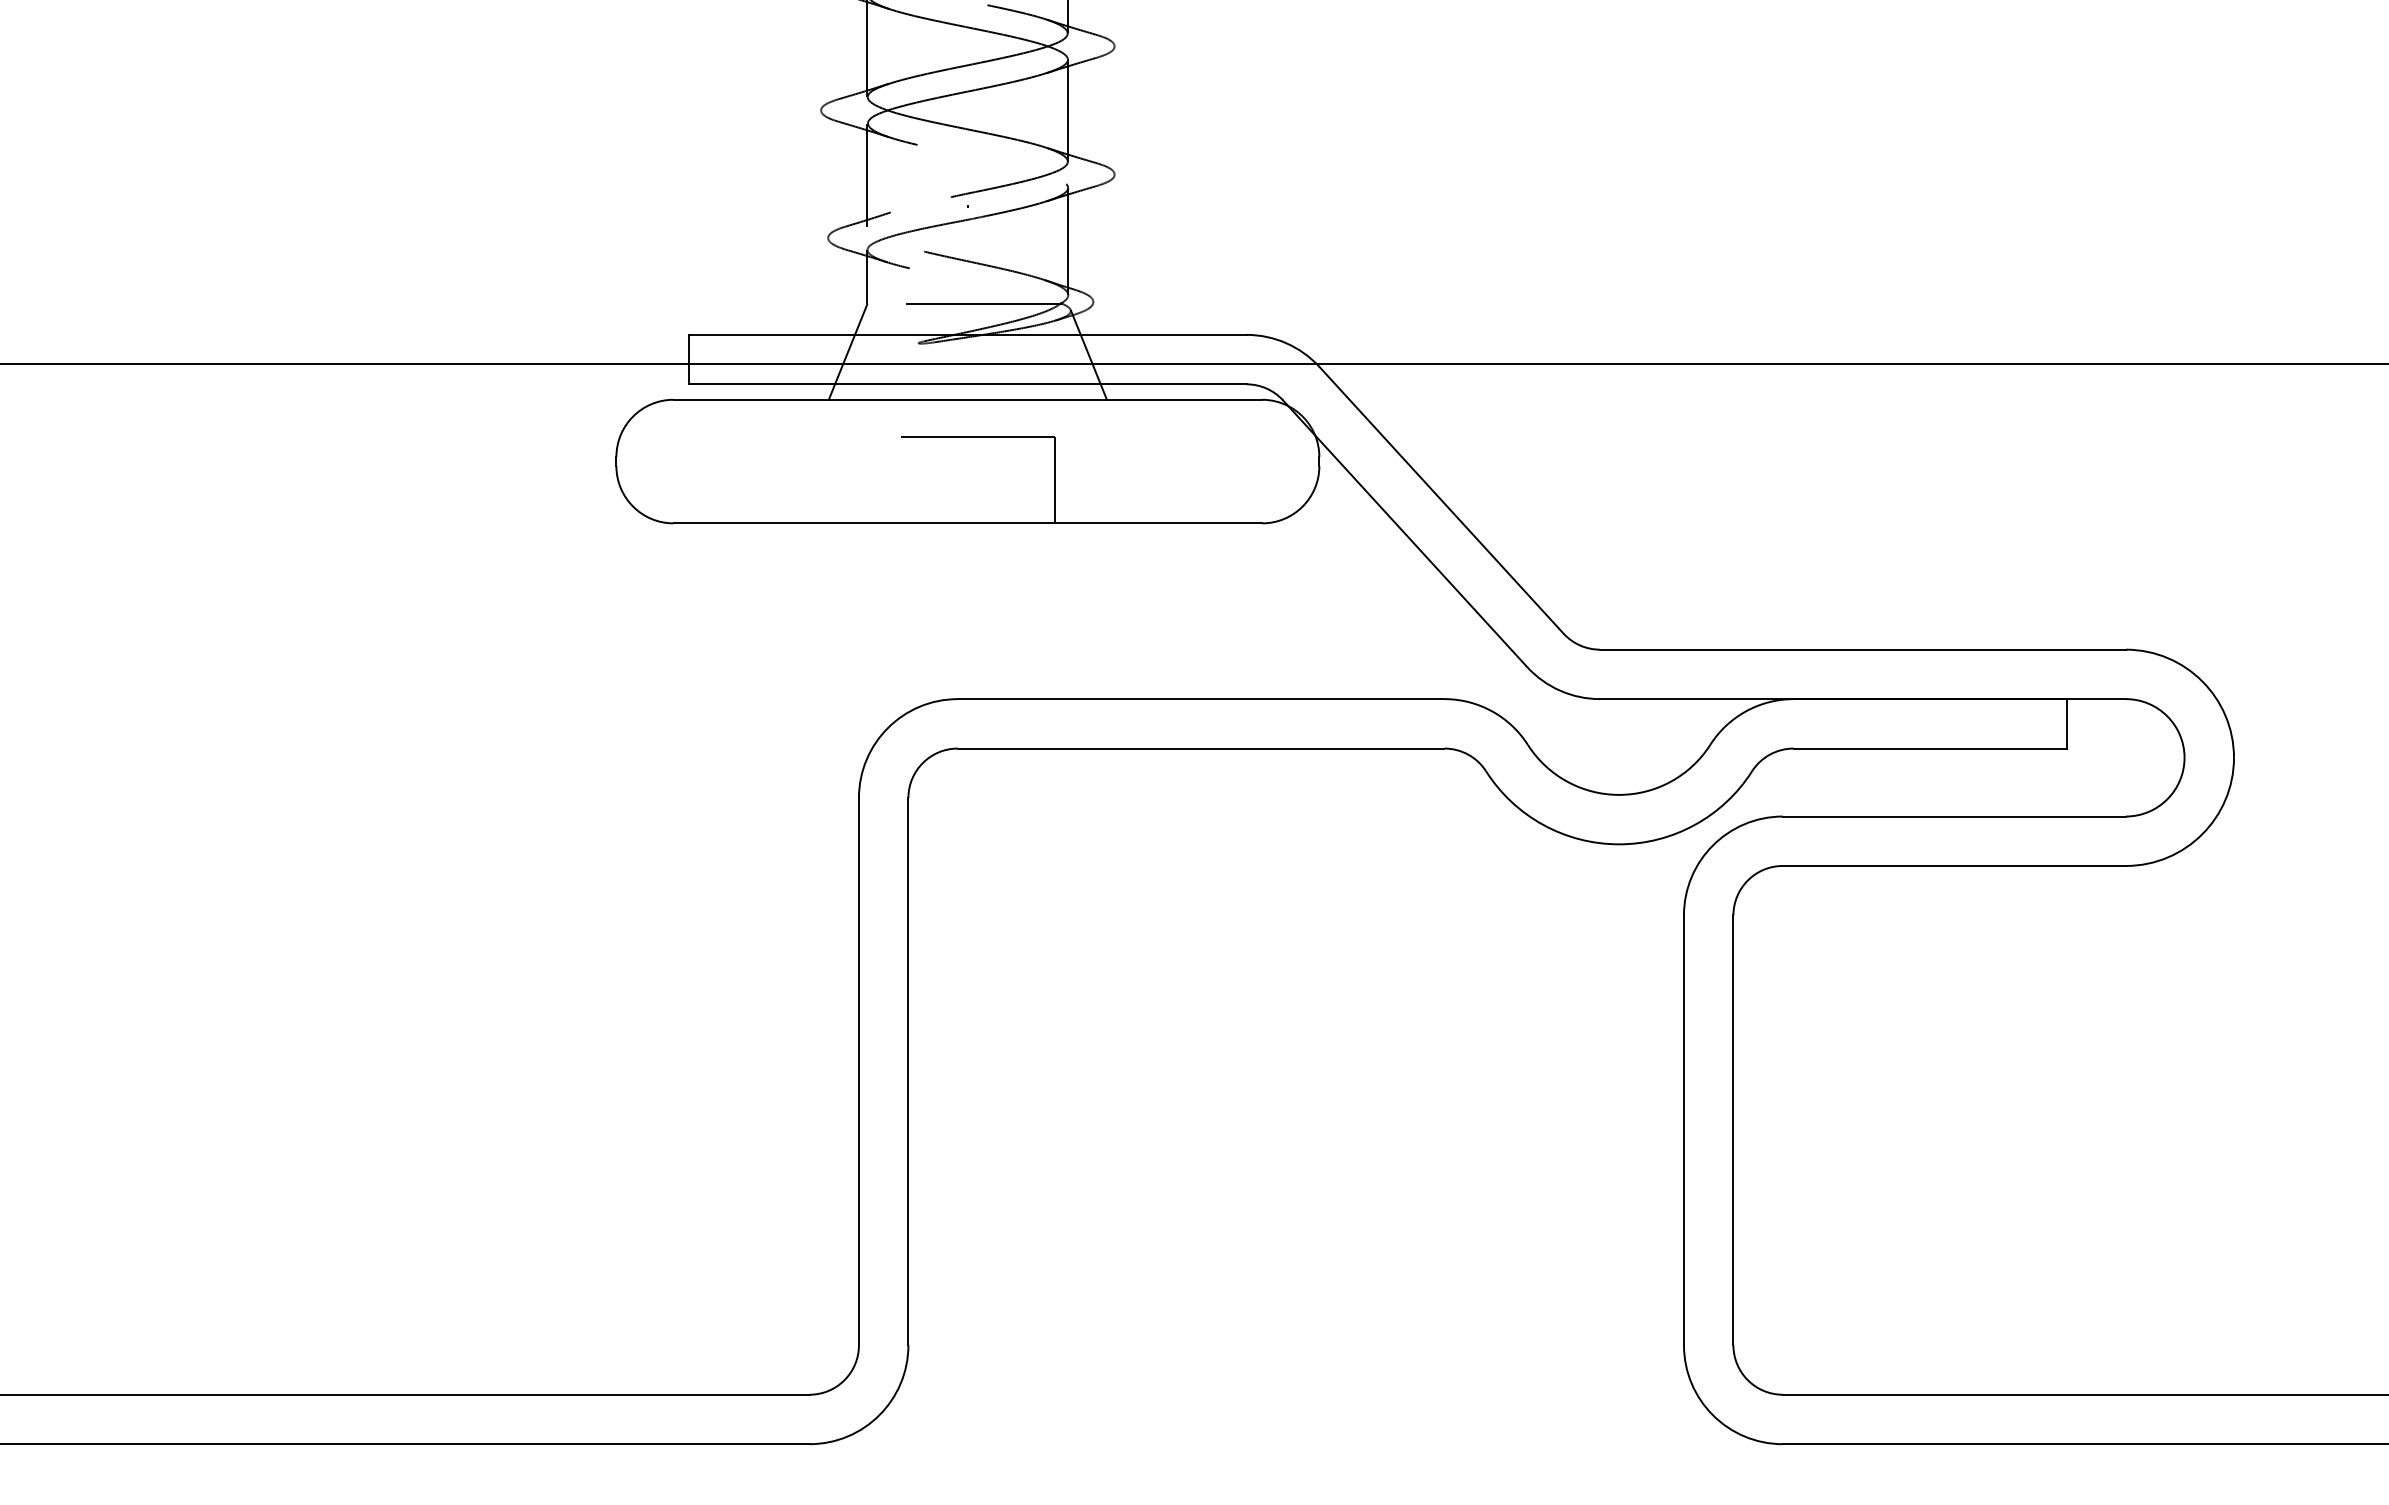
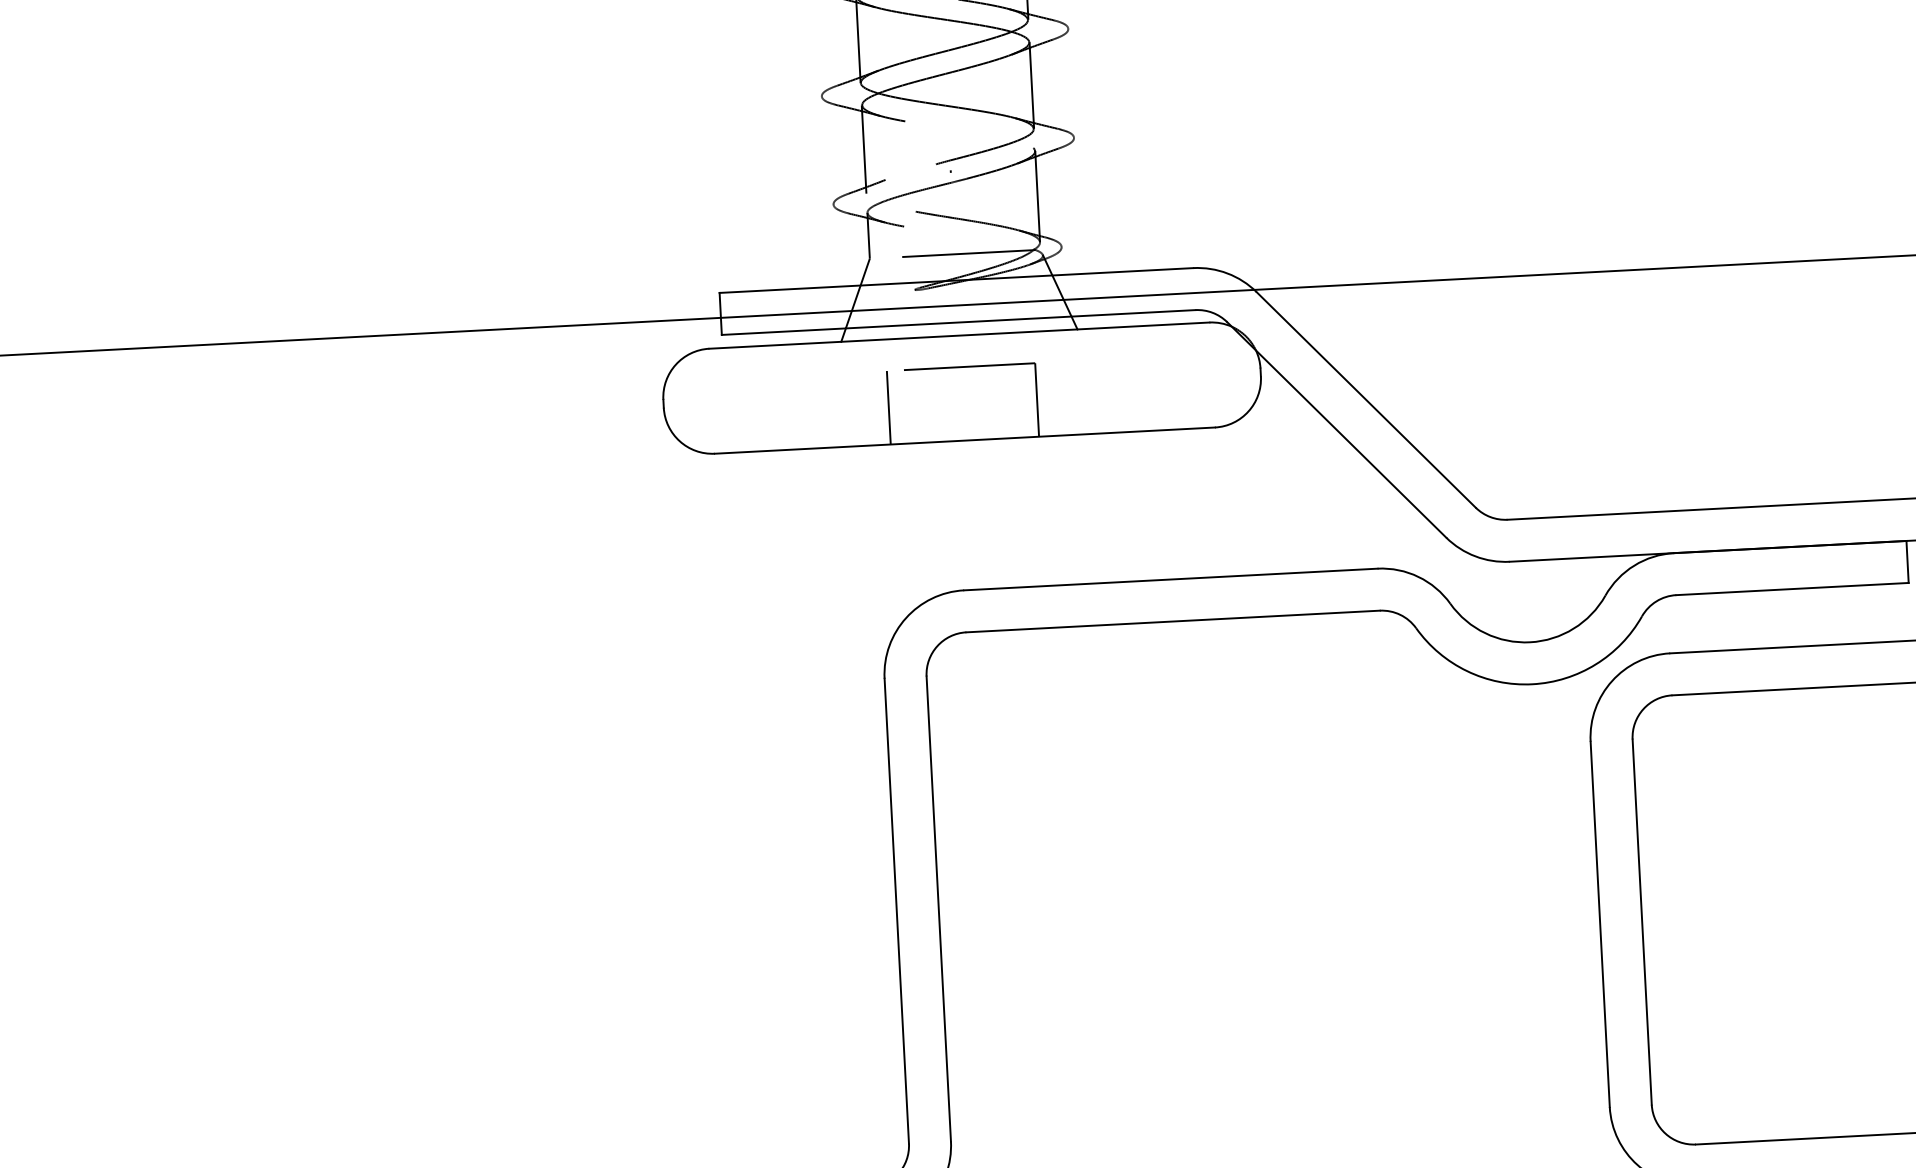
line: (880, 479) -> (888, 407), added

